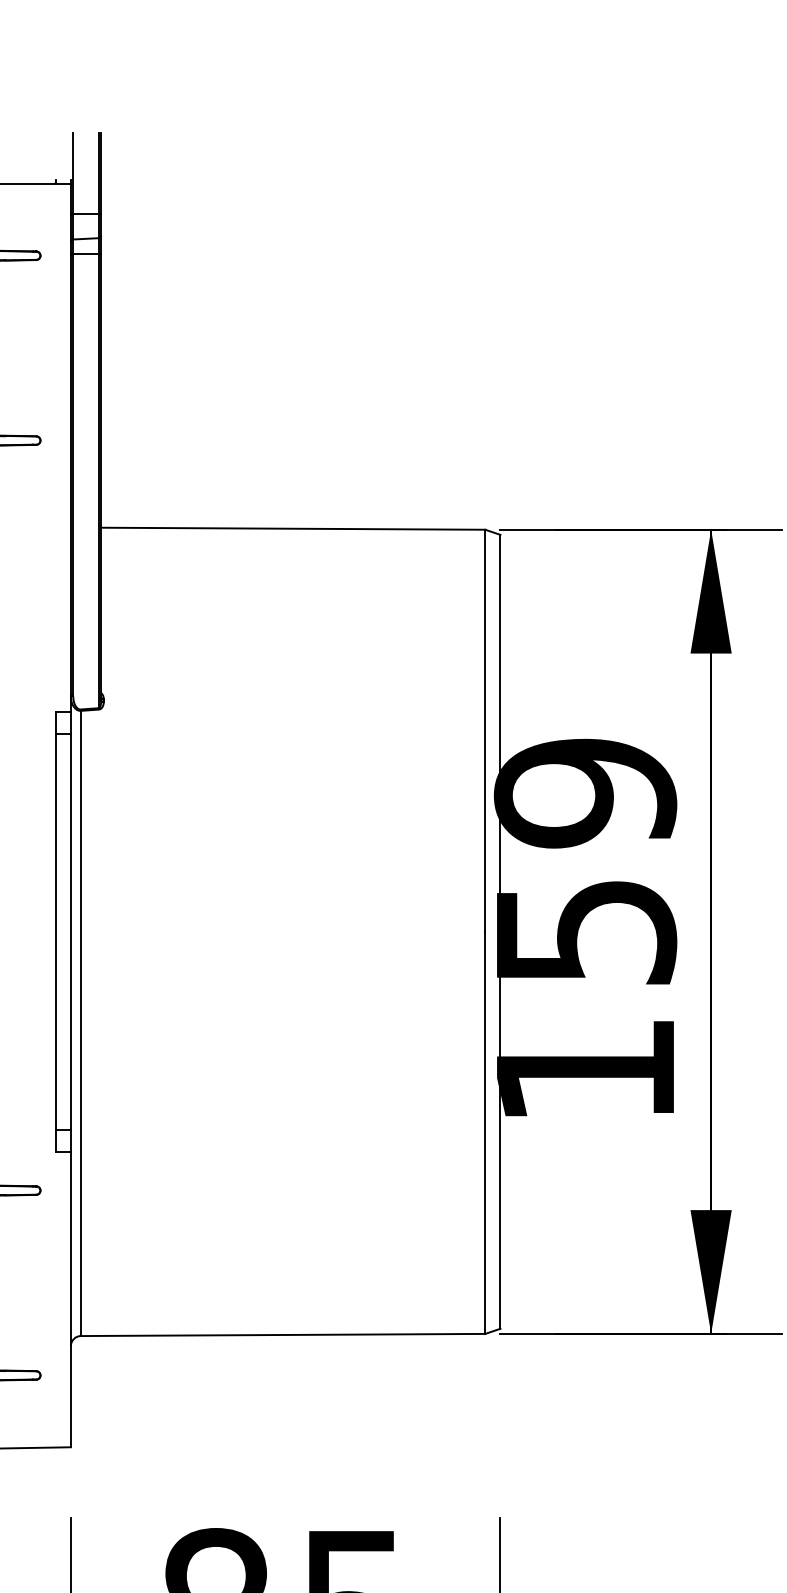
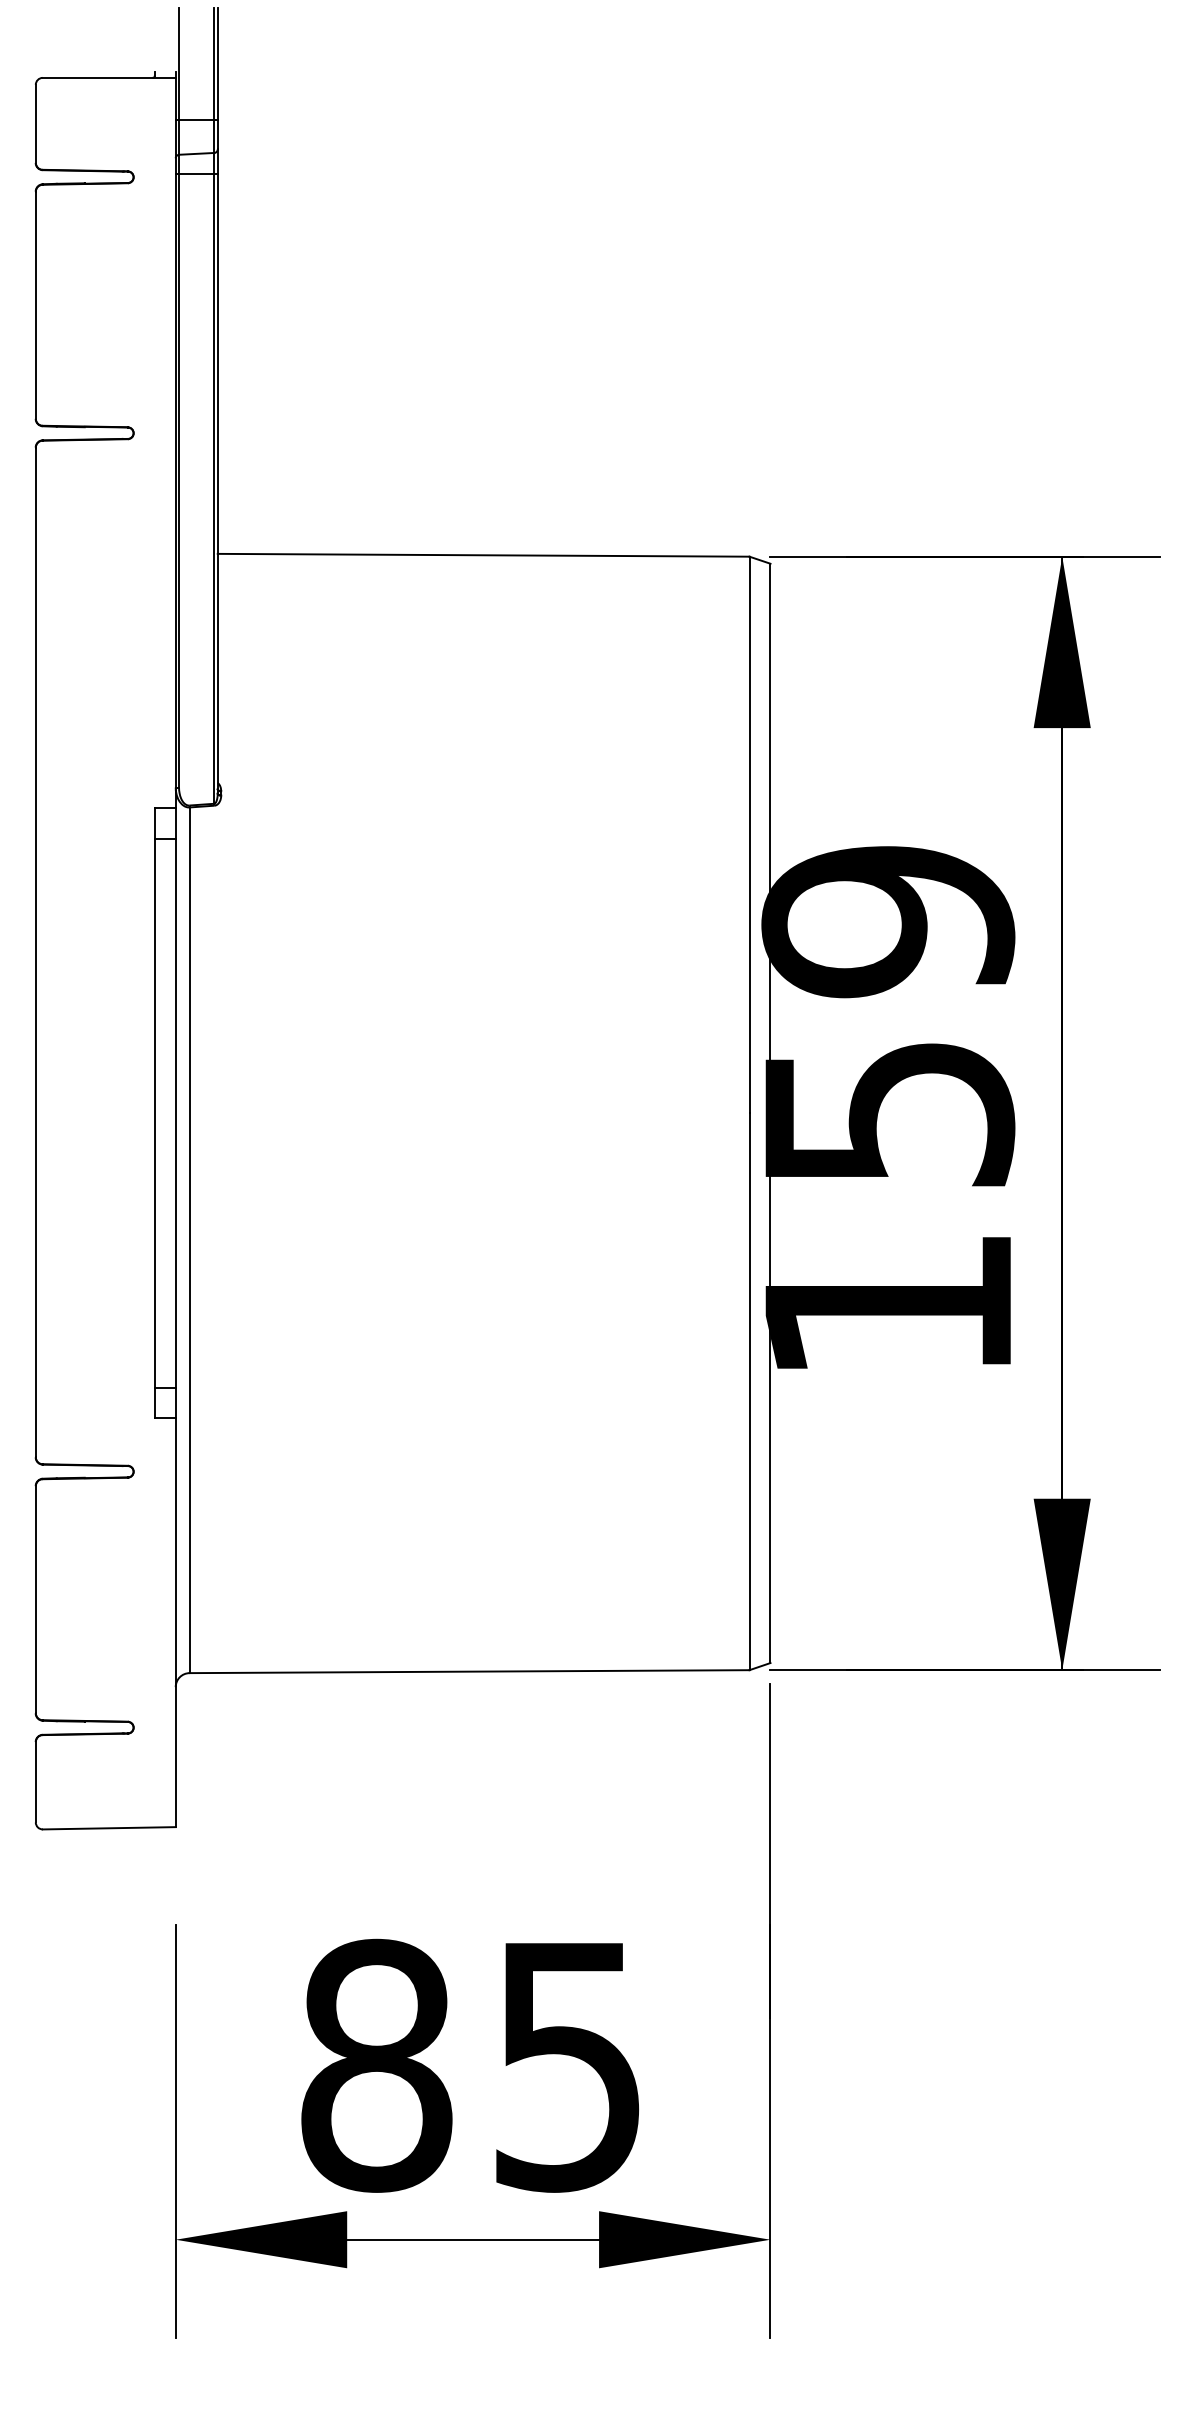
line: (500, 1464) -> (770, 1851), added

